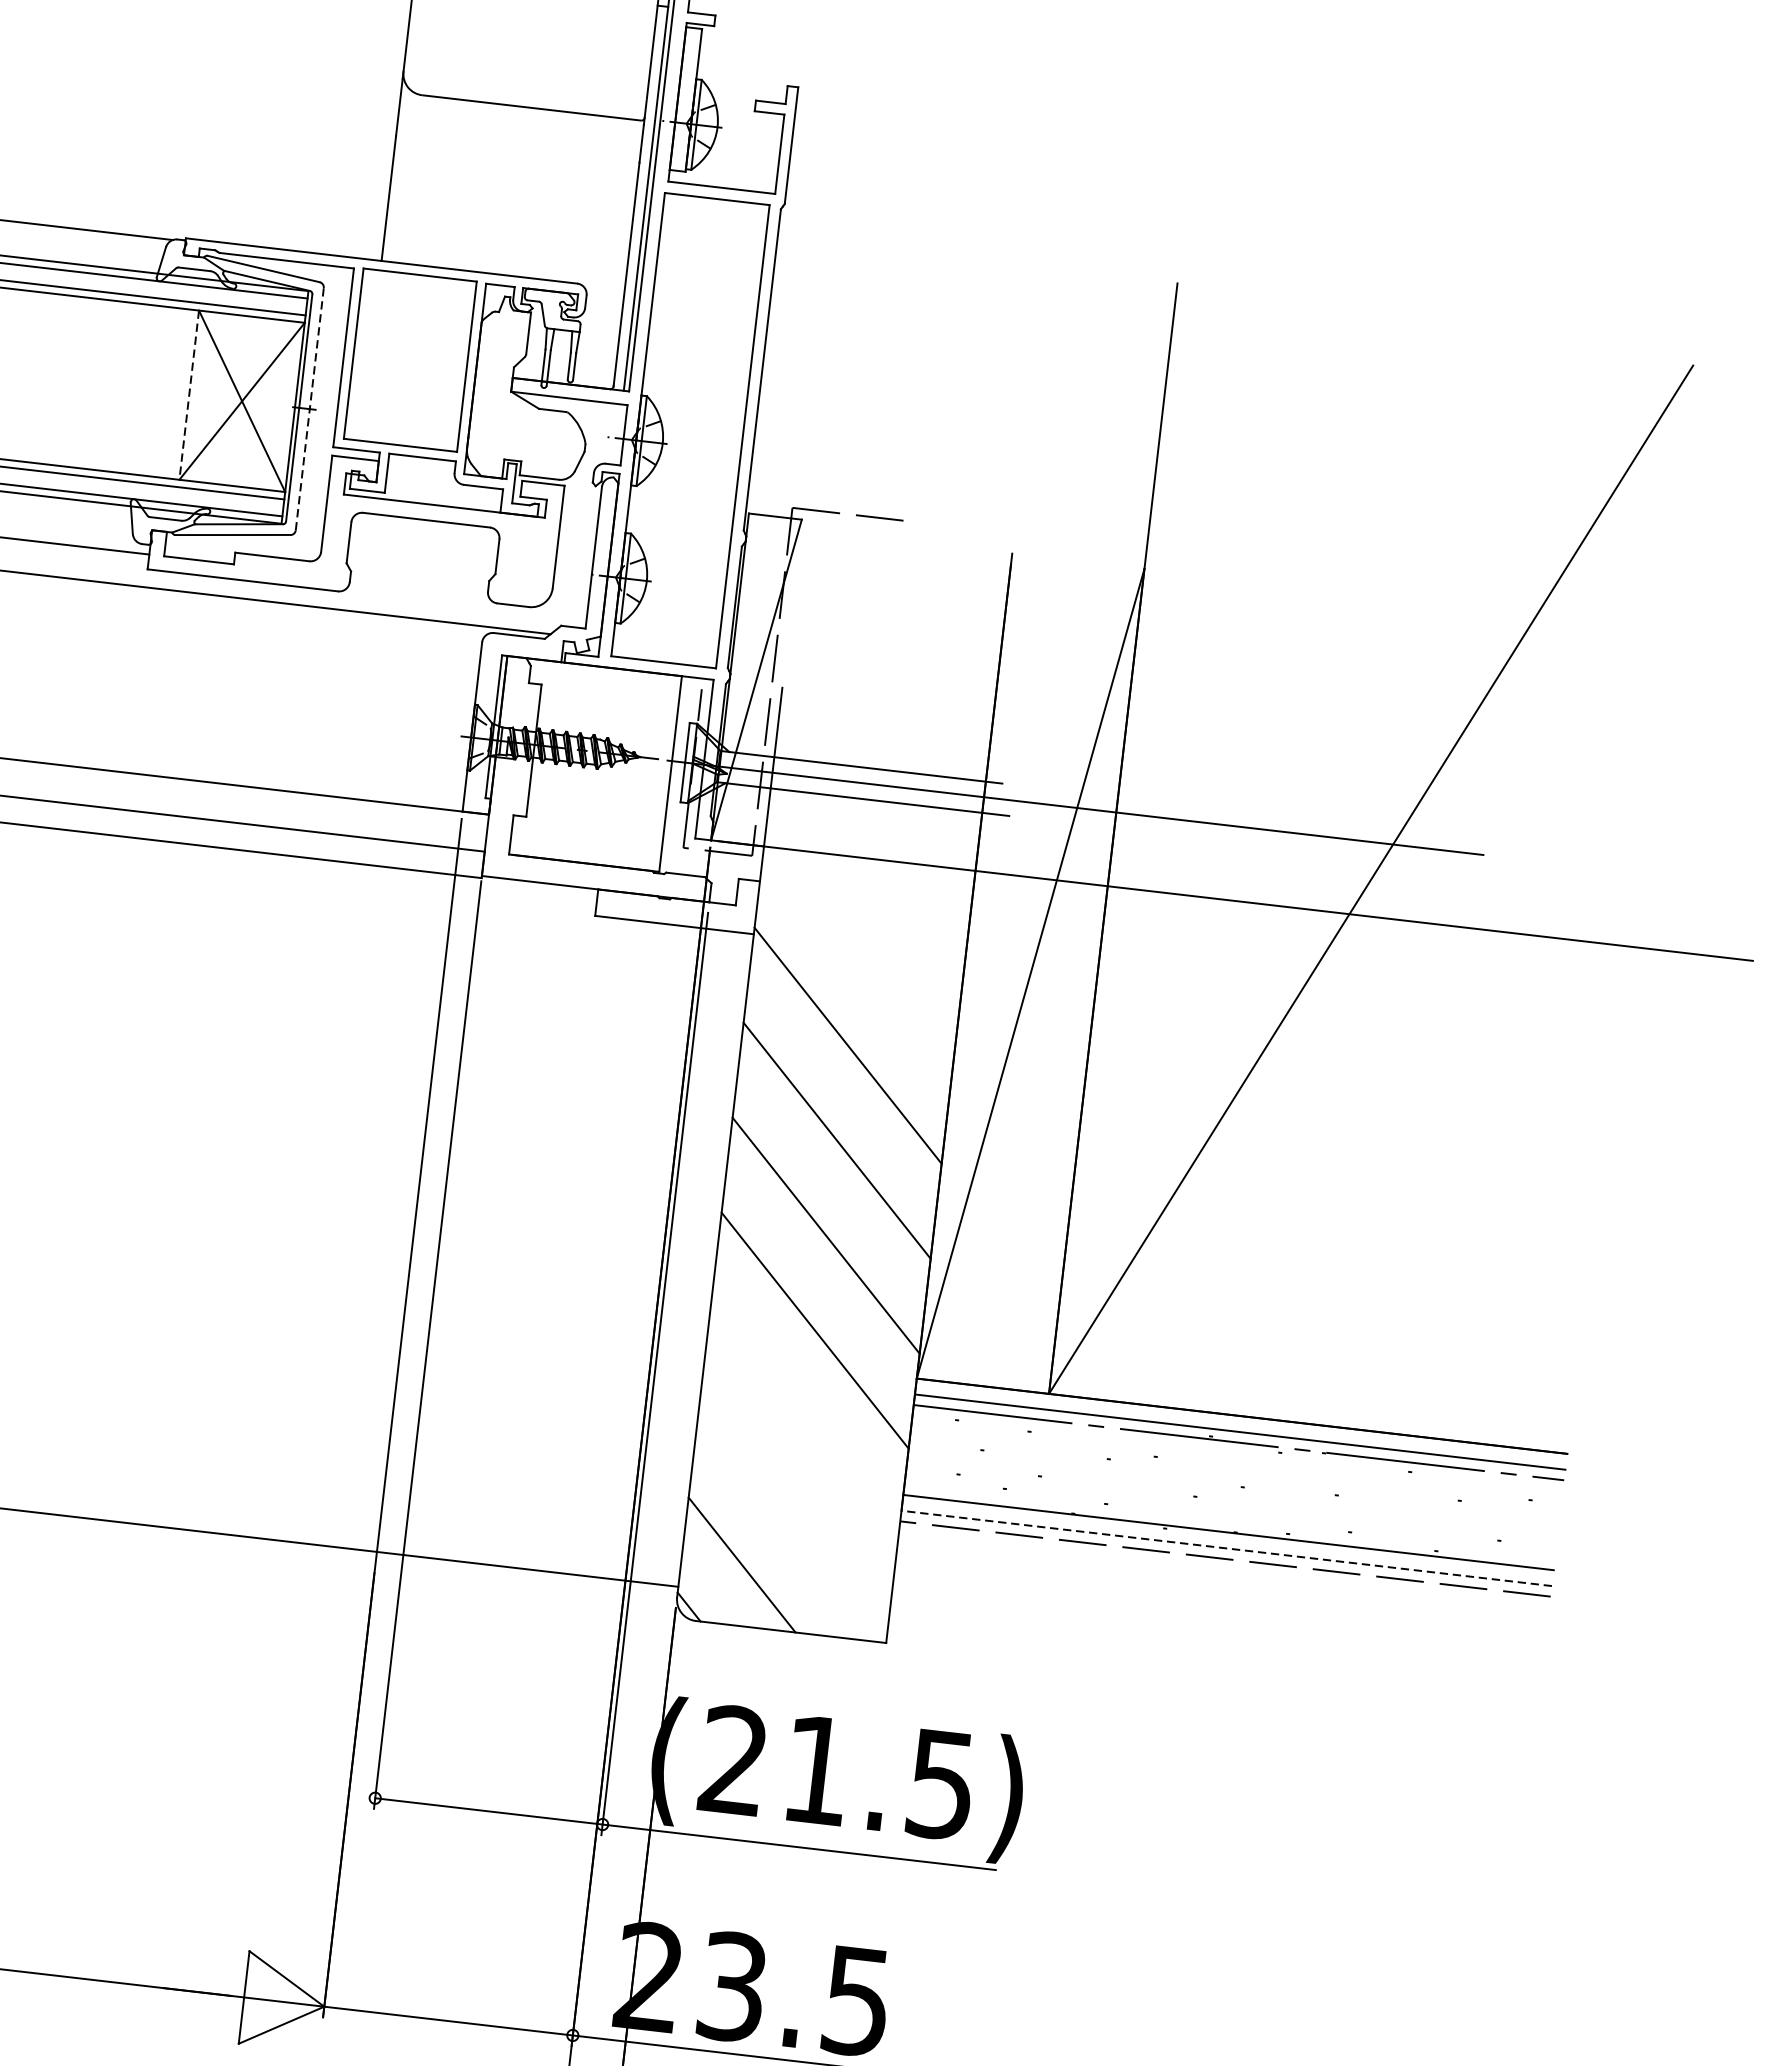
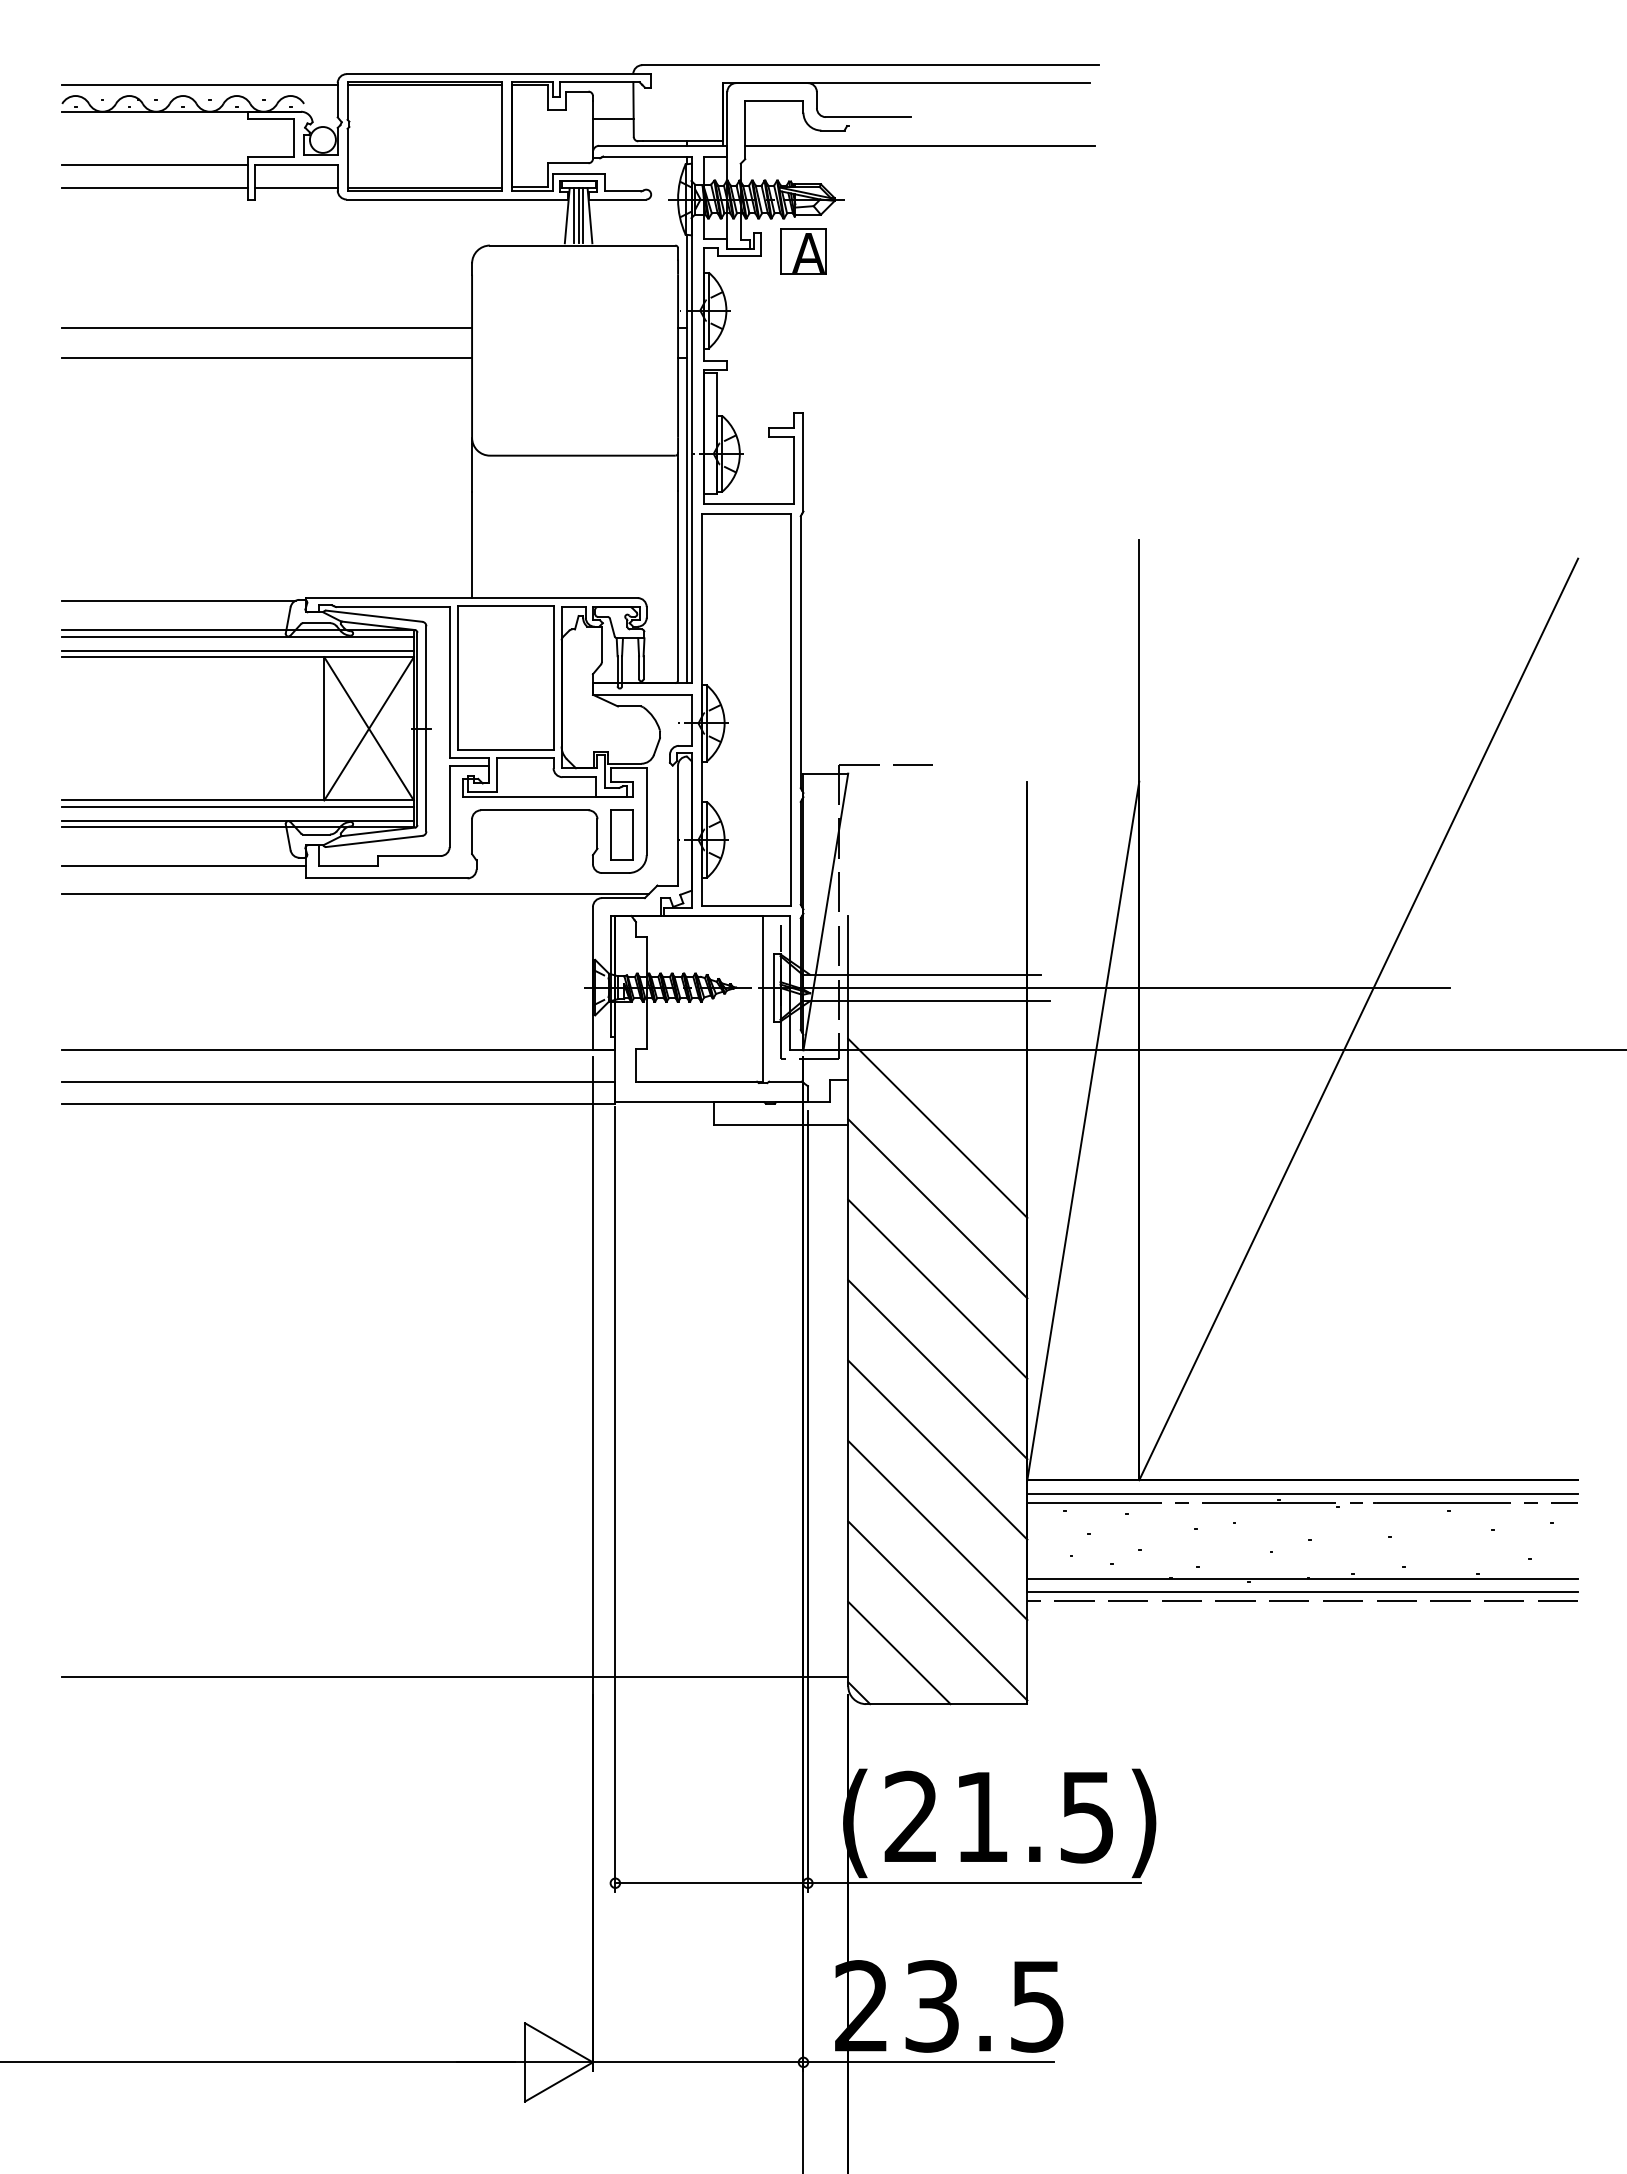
line: (189, 394) -> (324, 728), dashed -> solid
line: (309, 408) -> (426, 728), dashed -> solid
part: (525, 560) -> (621, 834), added
line: (858, 949) -> (937, 1127), added
line: (803, 1425) -> (937, 1530), added
line: (792, 1520) -> (937, 1610), added
line: (1226, 1548) -> (1302, 1592), dashed -> solid

